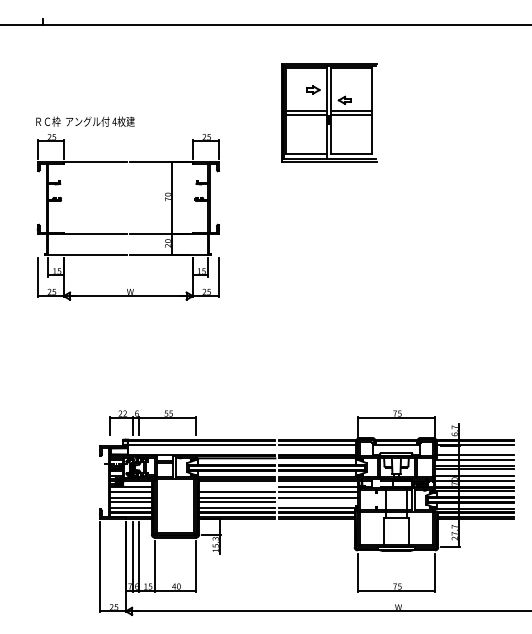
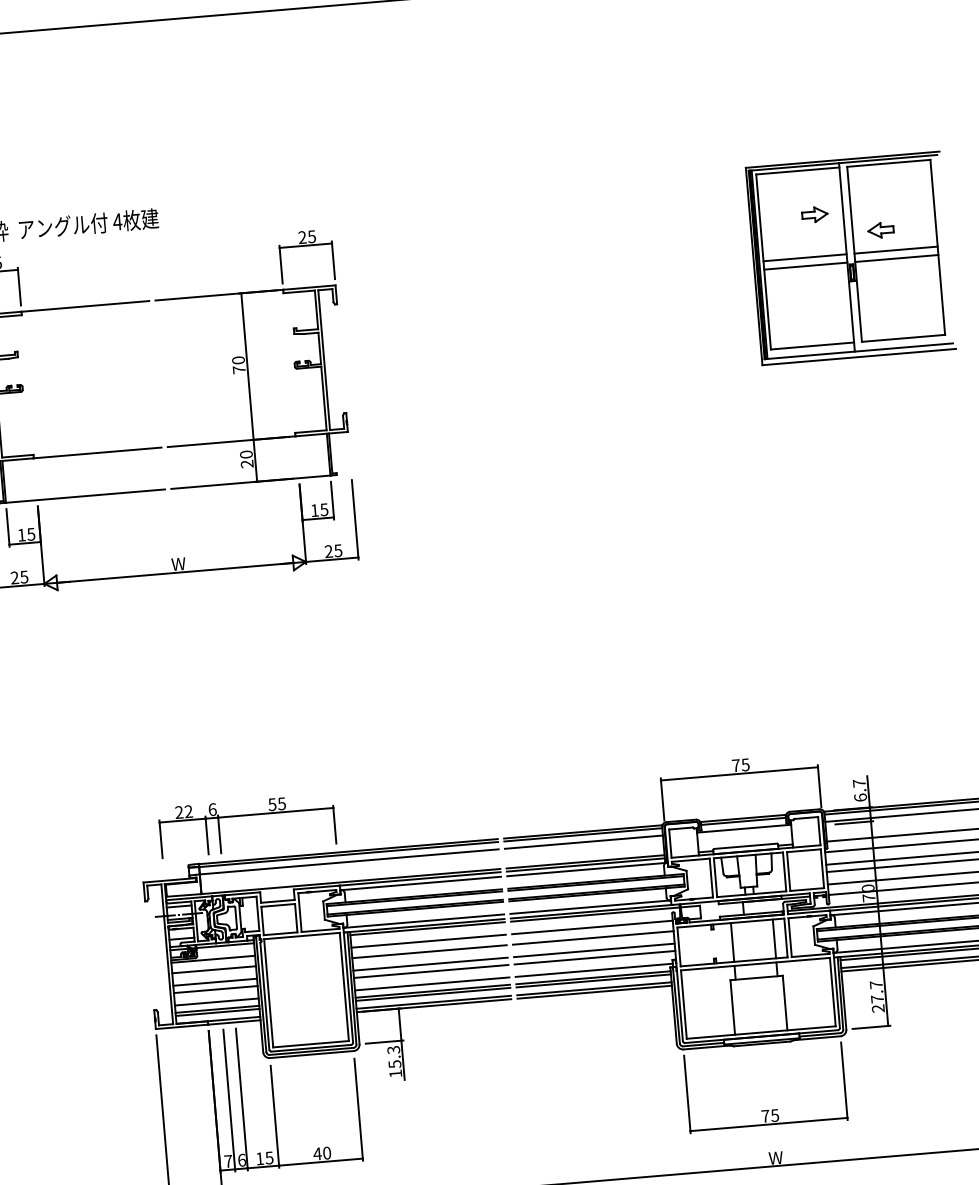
part: (329, 112) -> (851, 257), moved
line: (237, 486) -> (428, 940), added
line: (317, 501) -> (593, 957), added

